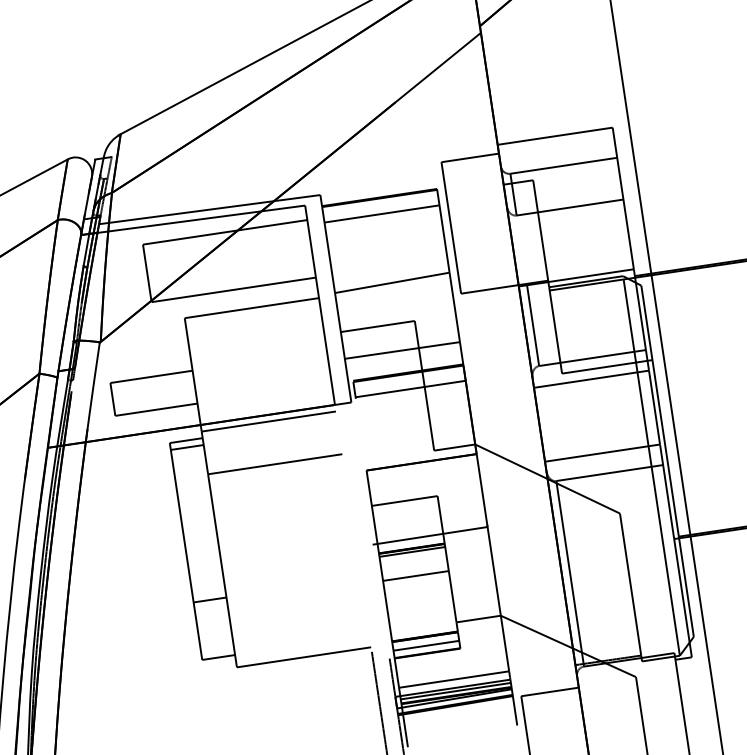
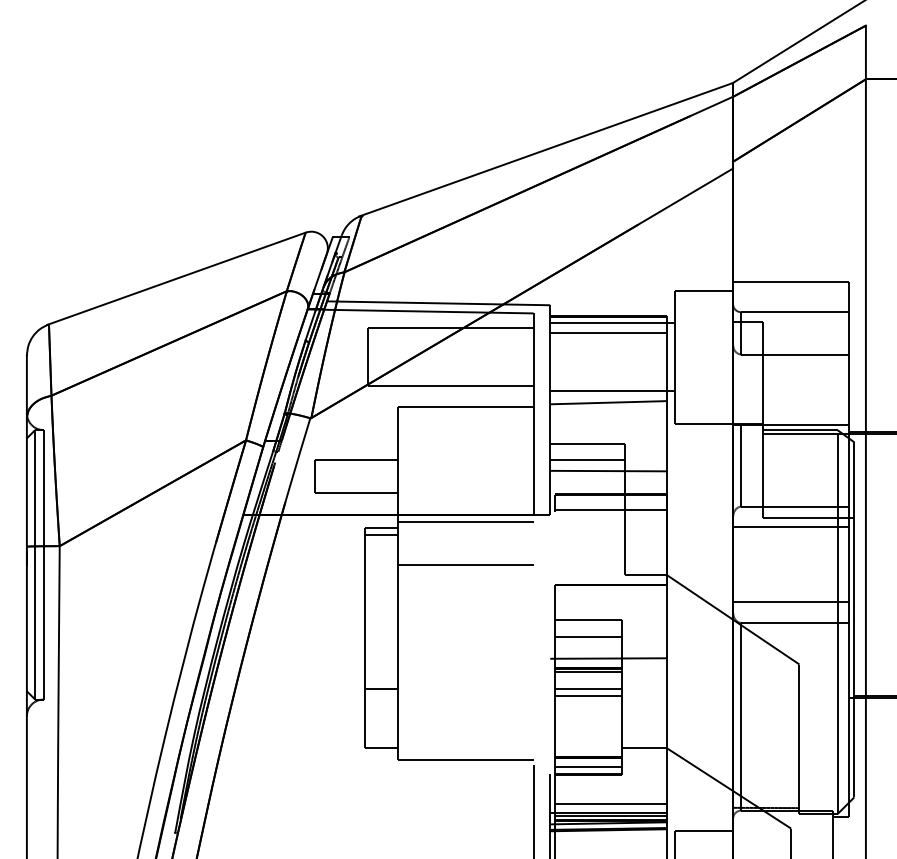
line: (384, 203) -> (612, 323), added
line: (394, 271) -> (612, 391), added
line: (380, 343) -> (587, 460), added
line: (407, 517) -> (588, 636), added
line: (414, 568) -> (588, 688), added

